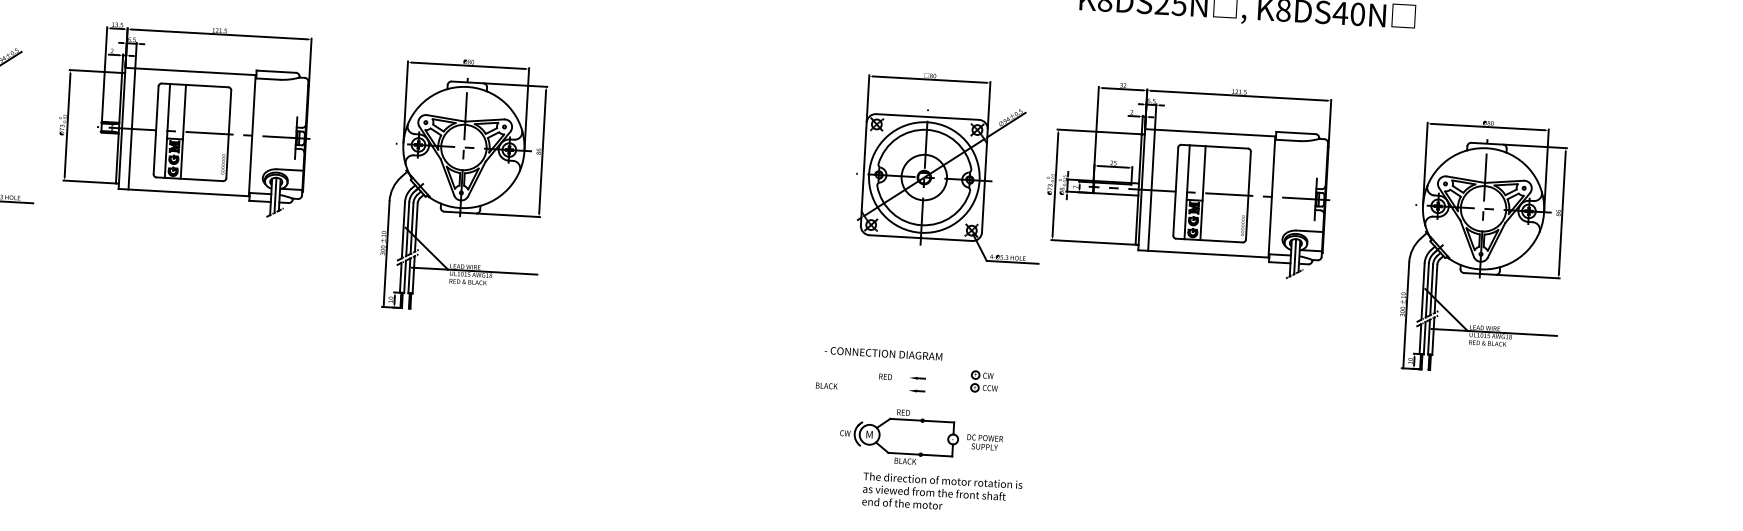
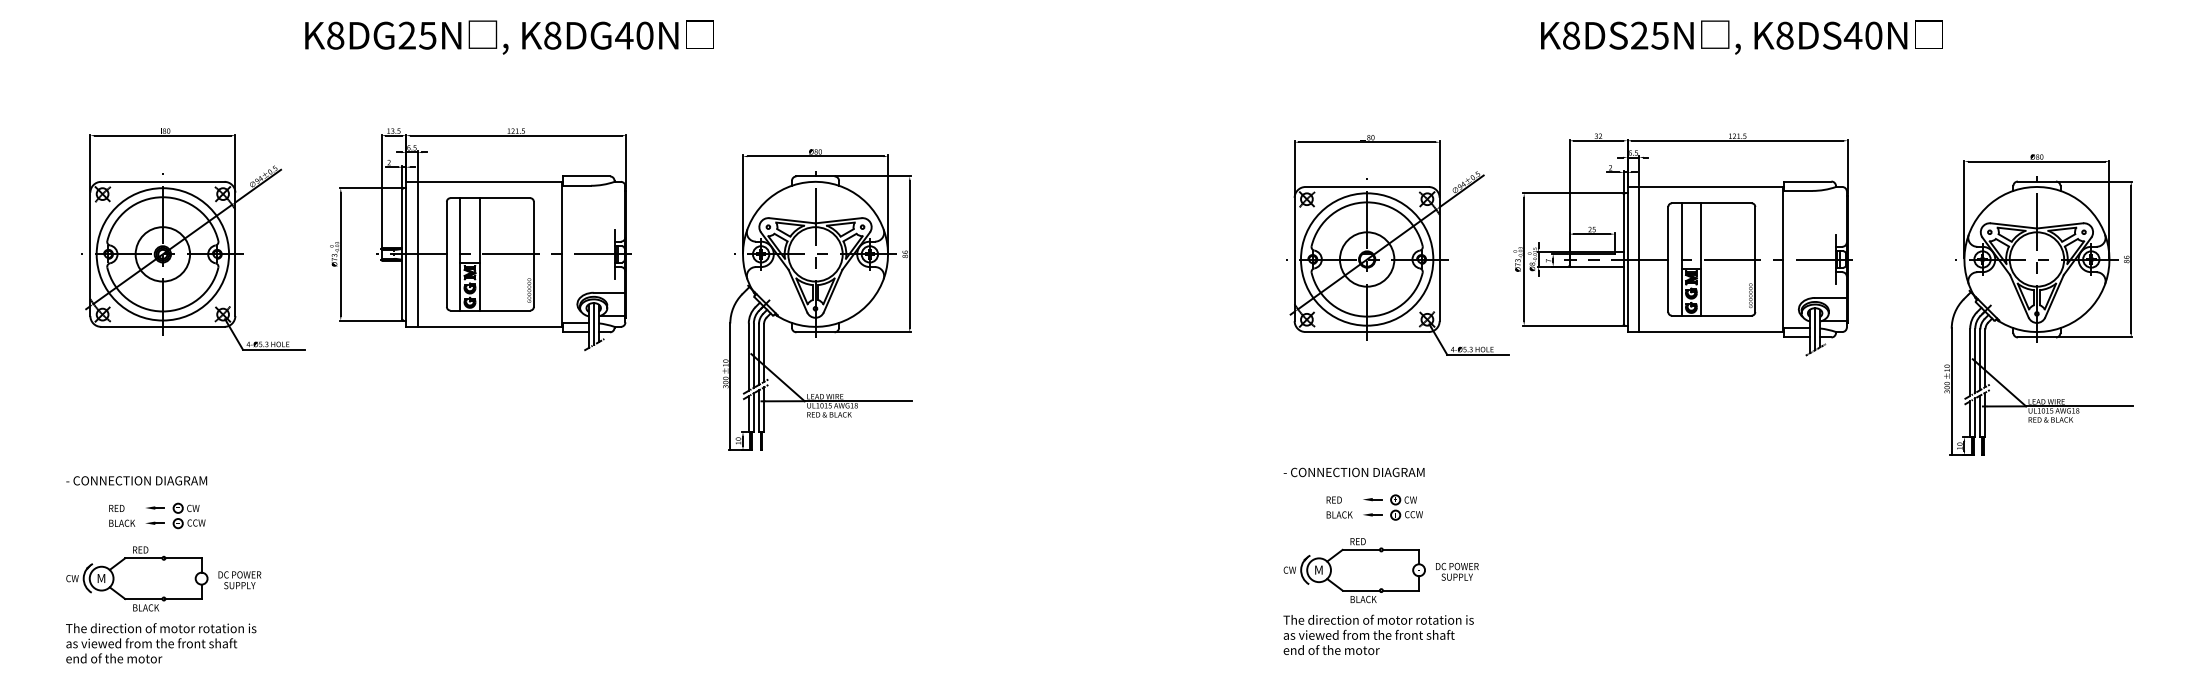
text: (882, 353) -> (1353, 472), moved
part: (984, 381) -> (1406, 507), moved
text: (826, 385) -> (1339, 514), moved
text: (942, 492) -> (1378, 634), moved

